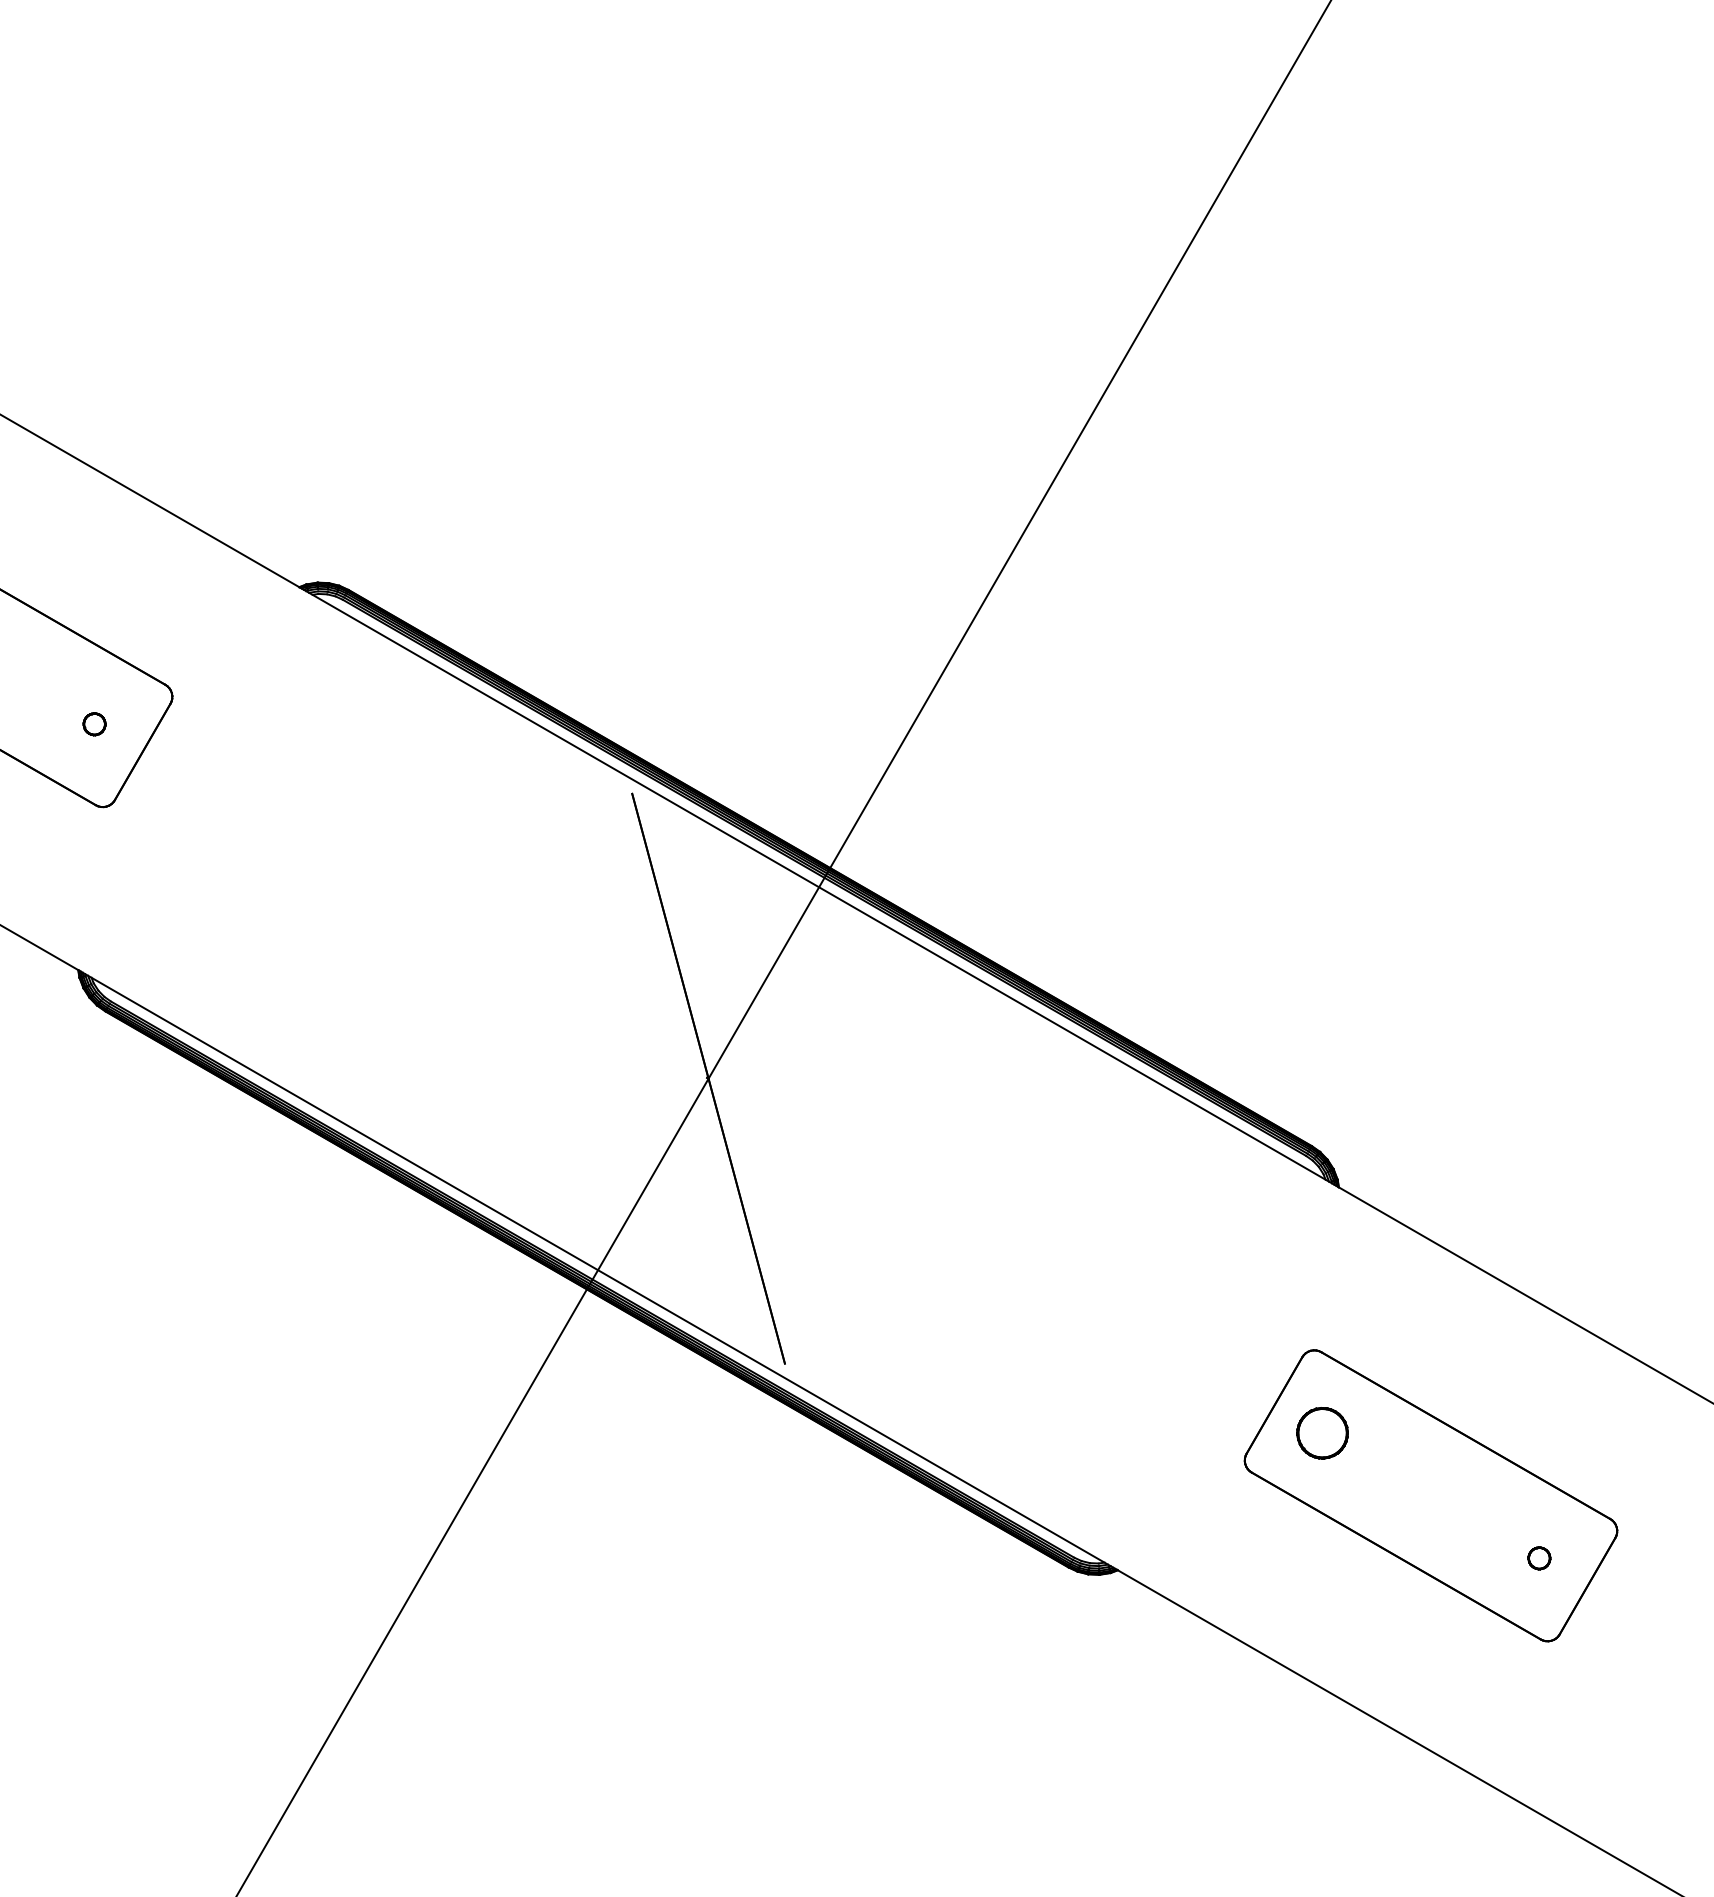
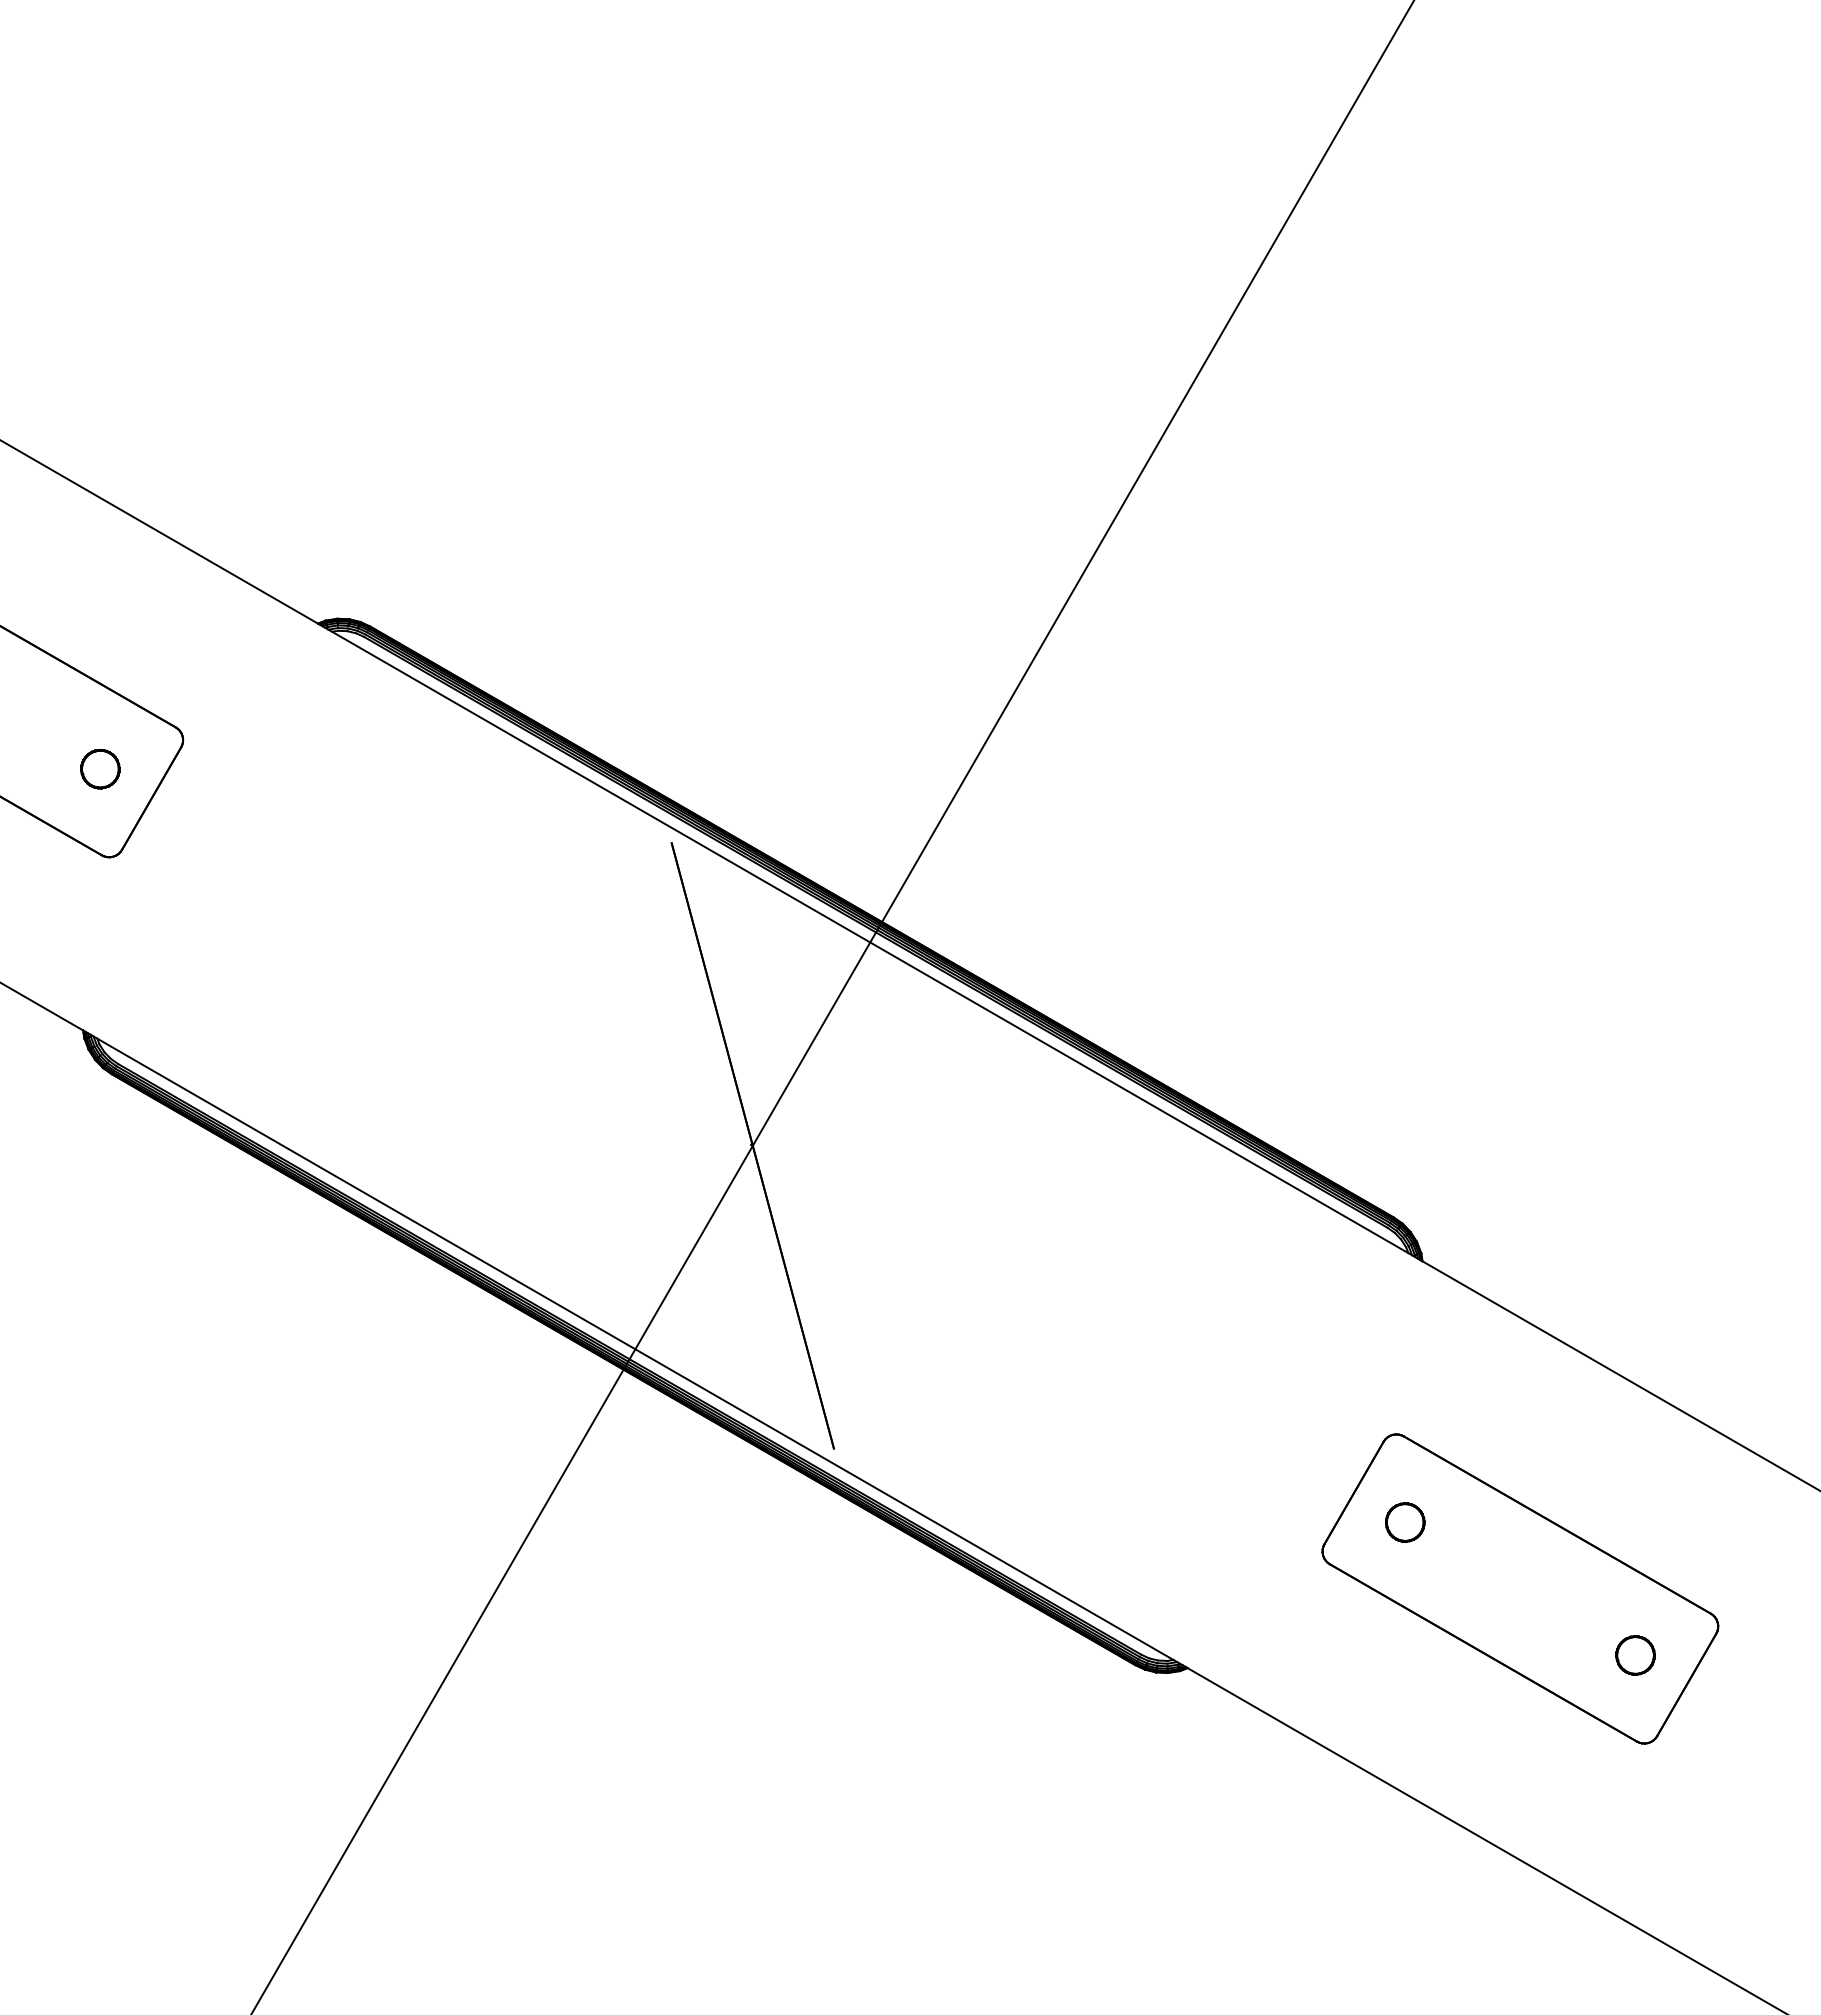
part: (94, 724) -> (100, 769), size x1.67
part: (1322, 1433) -> (1405, 1522), size x0.71
part: (1539, 1558) -> (1635, 1655), size x1.67

